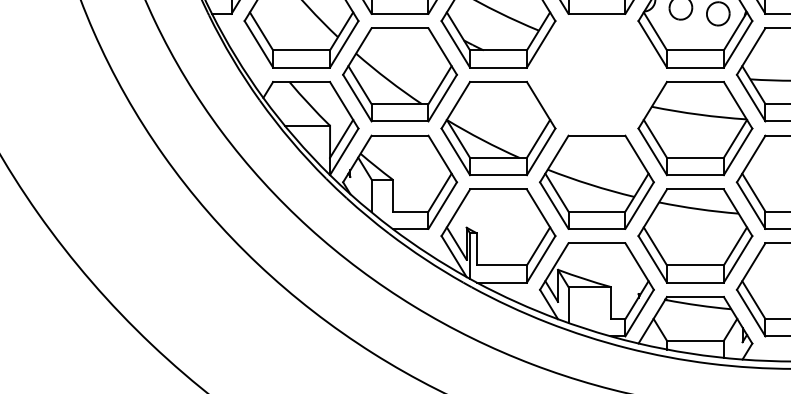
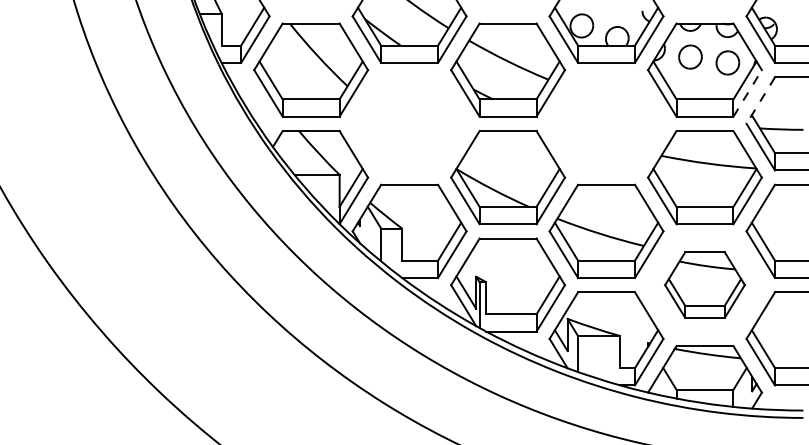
line: (737, 44) -> (747, 93), solid -> dashed
line: (750, 52) -> (760, 101), solid -> dashed
part: (399, 74) -> (409, 123), removed
part: (694, 235) -> (704, 284), size x0.7

